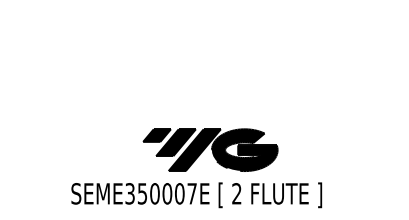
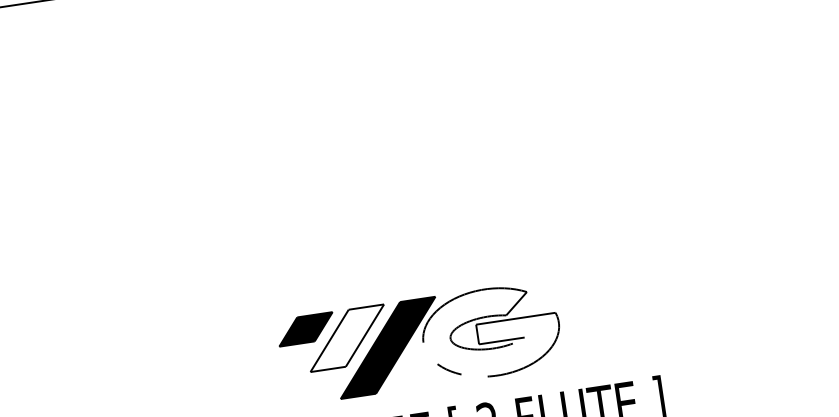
fill: (175, 142) -> (346, 337), removed
fill: (244, 150) -> (490, 333), removed

